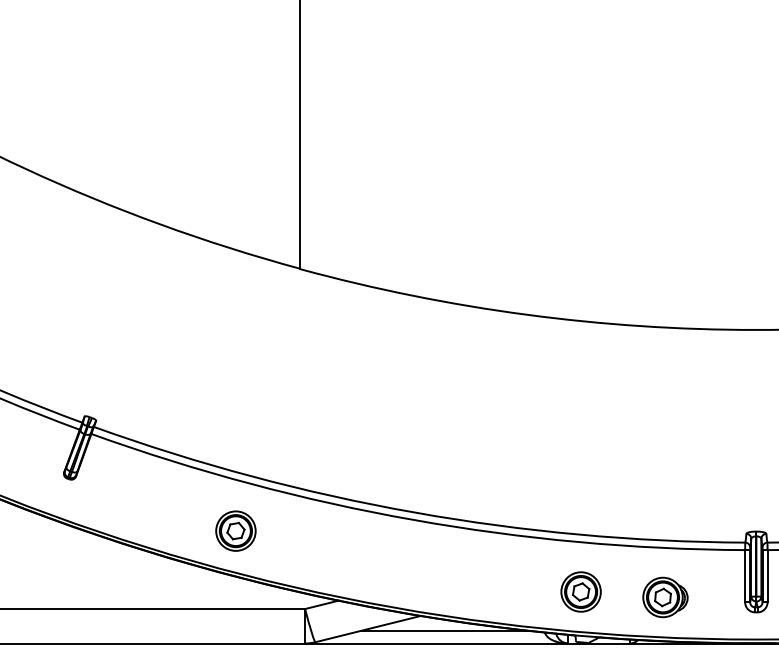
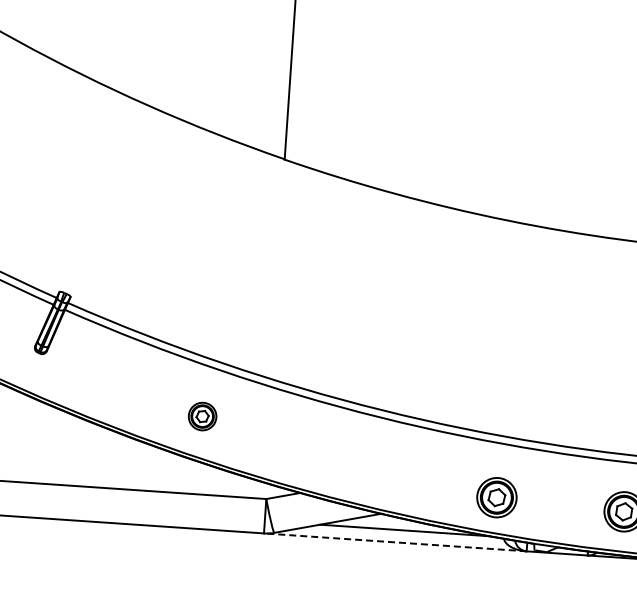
part: (235, 530) -> (202, 415), size x0.7
part: (580, 591) -> (496, 497), moved
line: (436, 643) -> (395, 542), solid -> dashed

